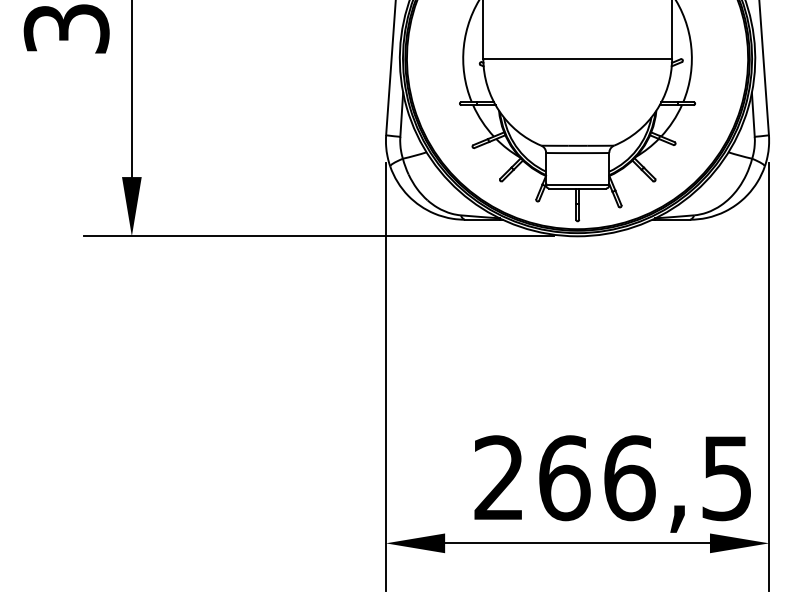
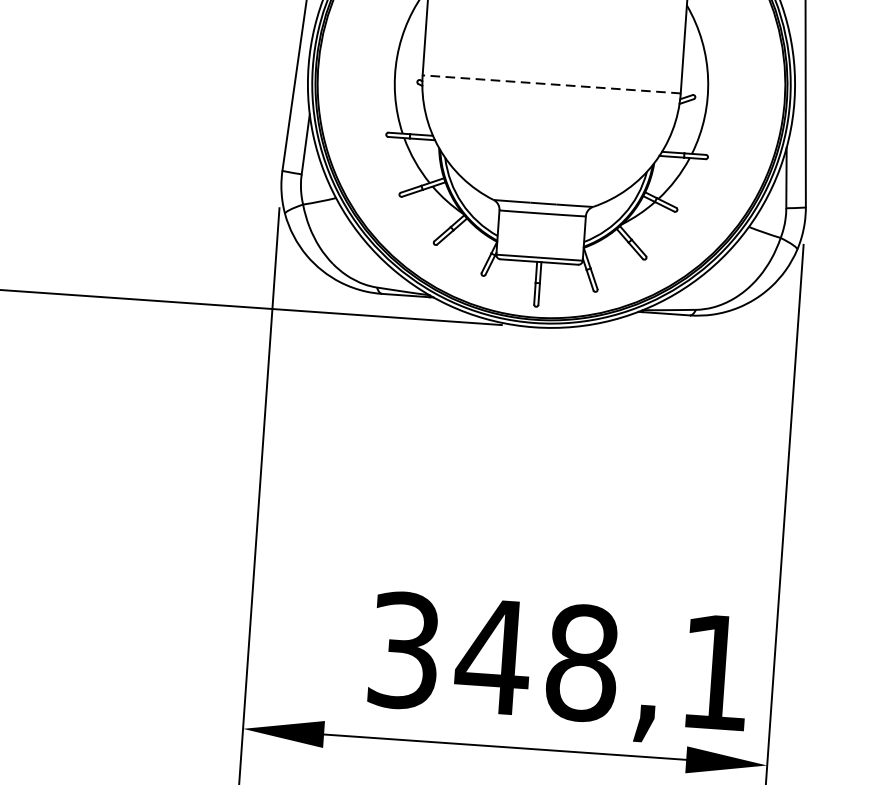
line: (577, 58) -> (551, 84), solid -> dashed
text: (612, 478) -> (559, 661), 266,5 -> 348,1

